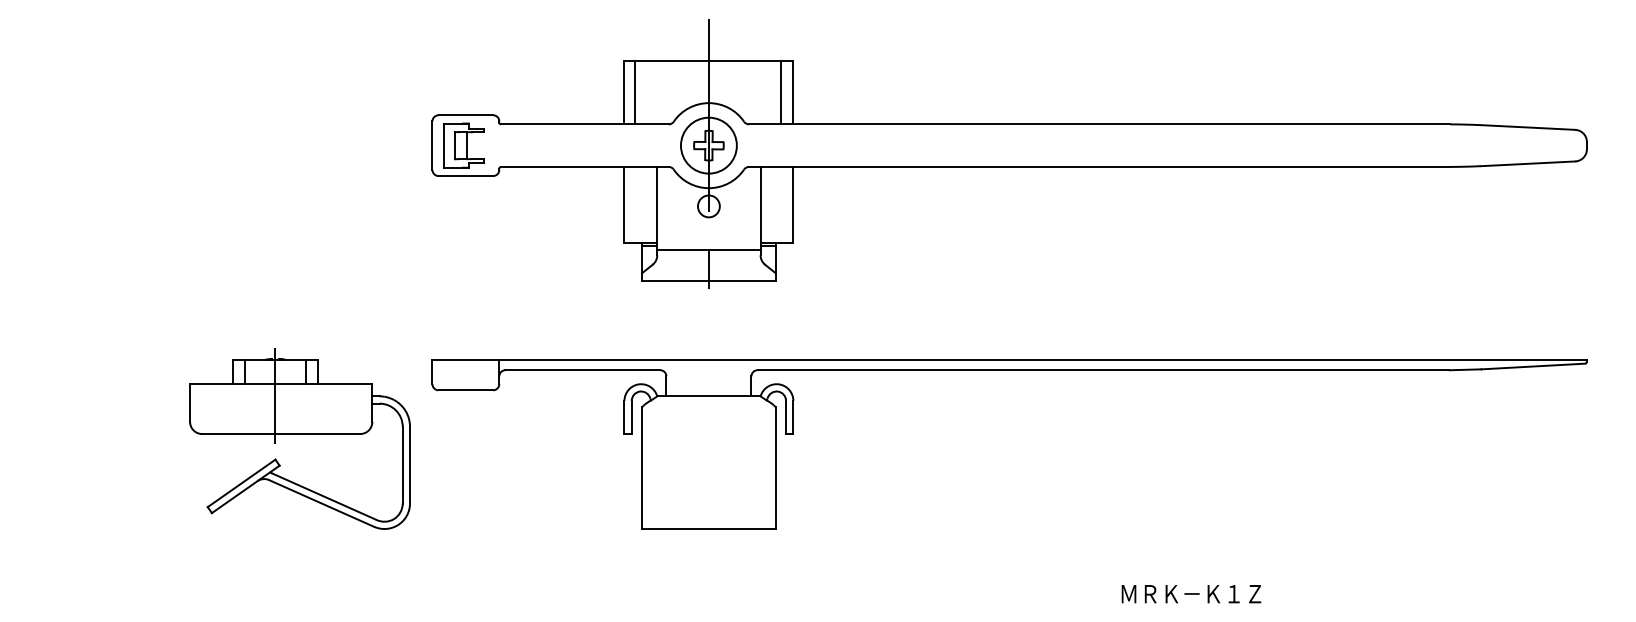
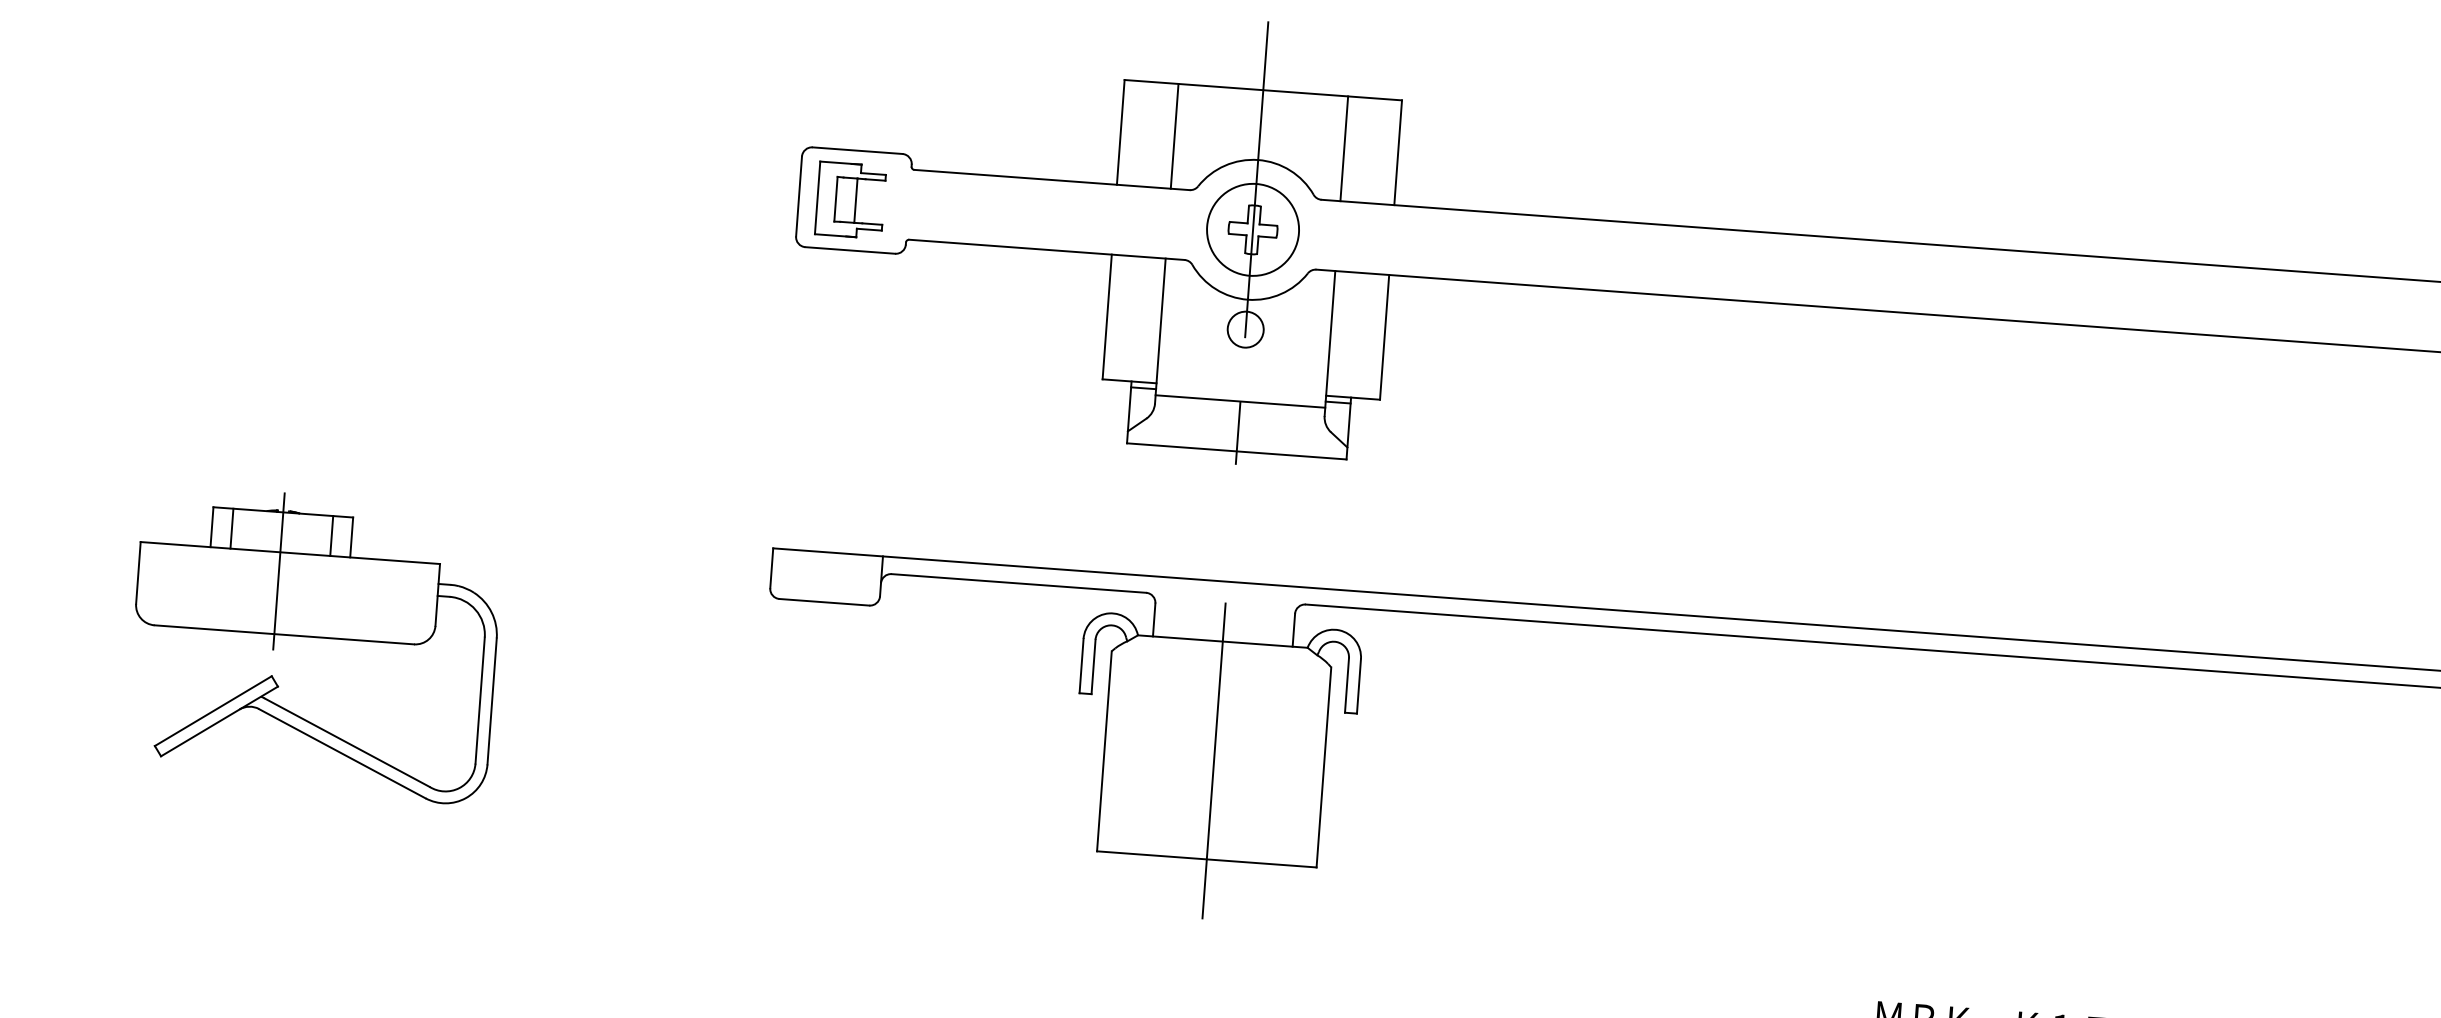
line: (635, 92) -> (1175, 136), moved
line: (780, 92) -> (1344, 148), moved
part: (299, 438) -> (313, 644), moved
line: (708, 458) -> (1214, 743), added

